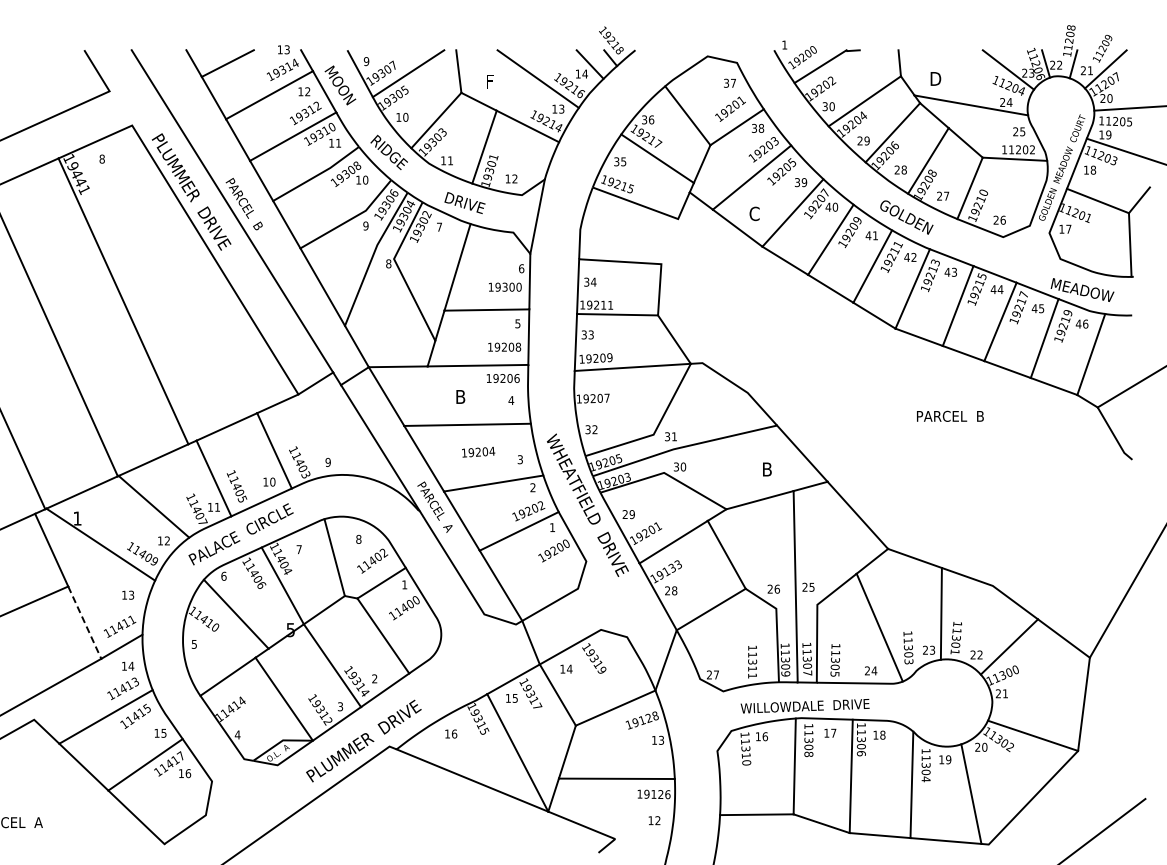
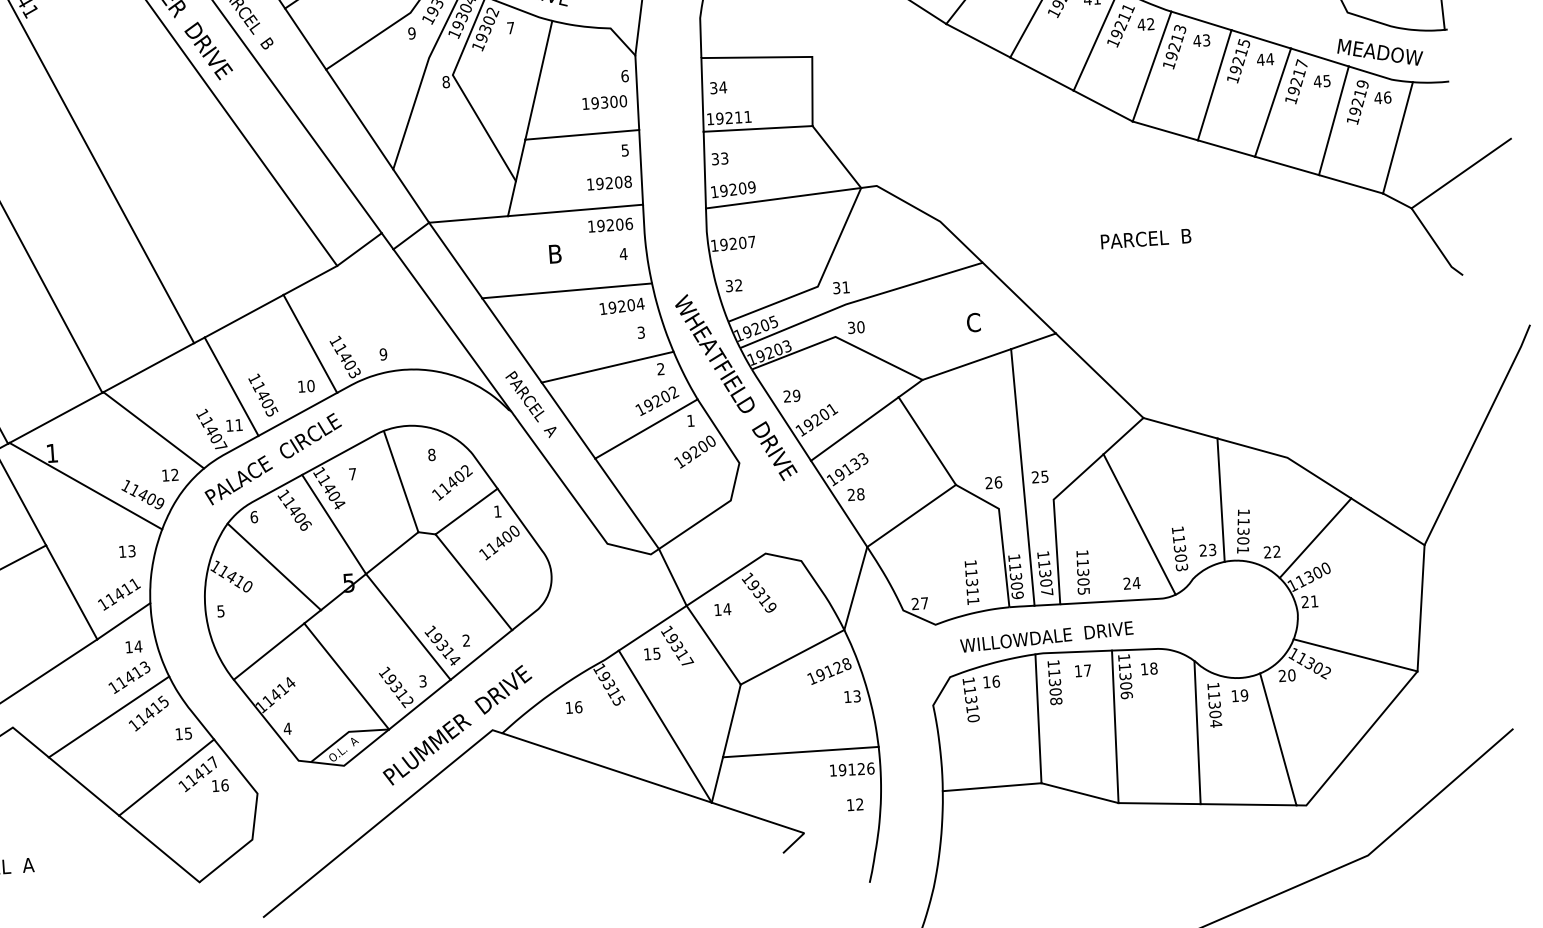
text: (950, 415) -> (1146, 237), moved
text: (478, 451) -> (622, 305), moved
text: (767, 469) -> (974, 322), B -> C
line: (84, 622) -> (71, 592), dashed -> solid

